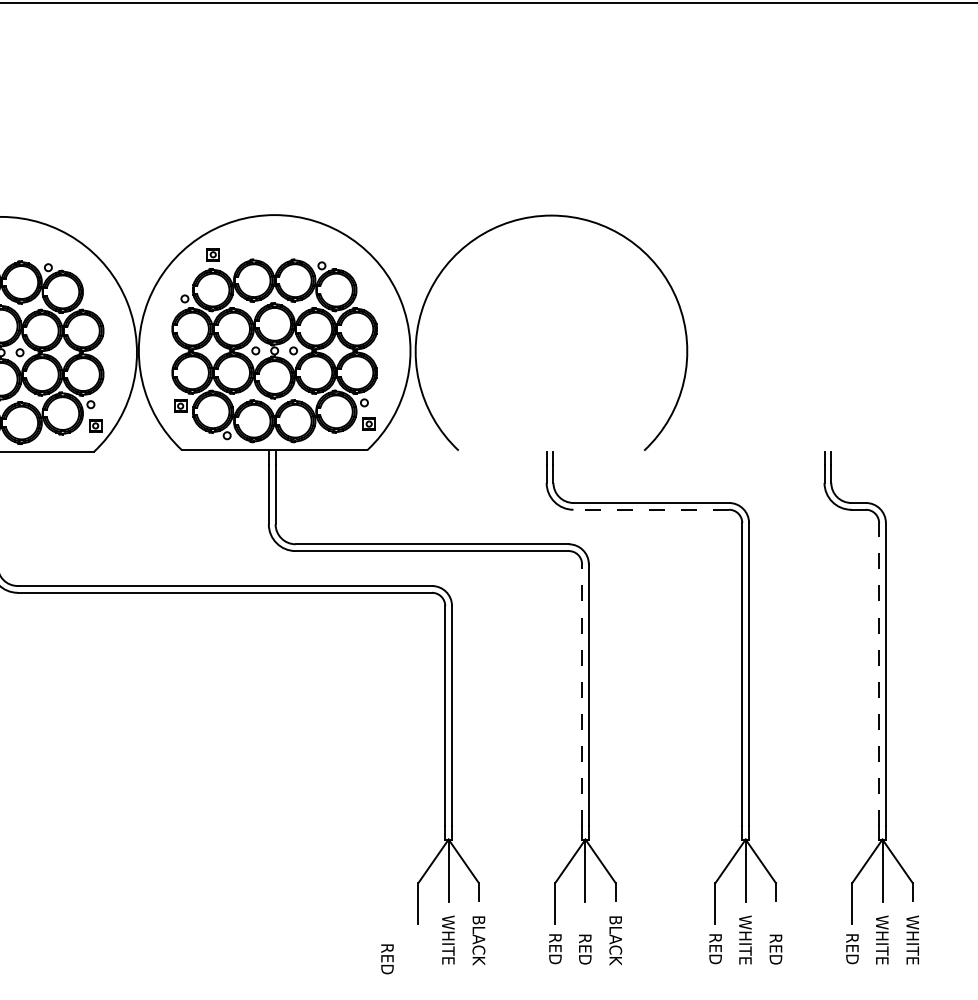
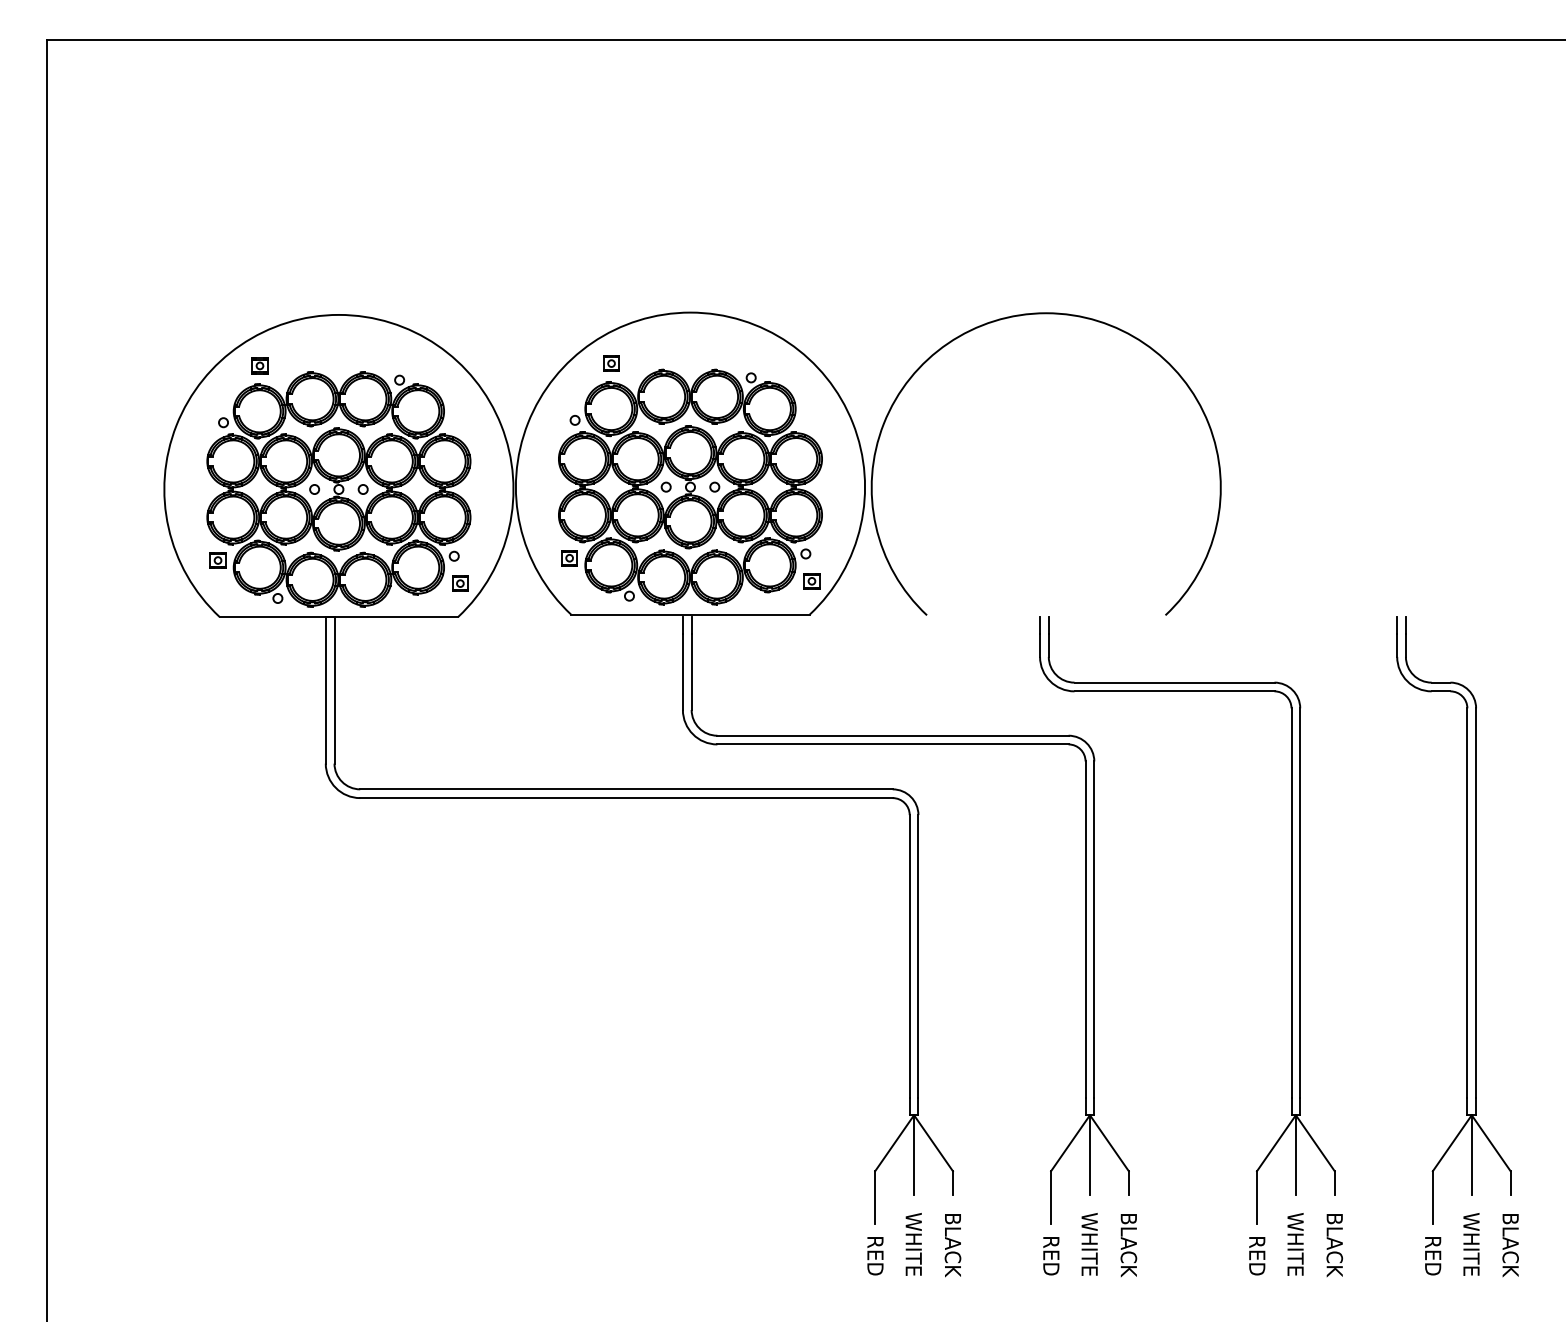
line: (651, 509) -> (1174, 691), dashed -> solid
line: (879, 674) -> (1467, 902), dashed -> solid
line: (582, 695) -> (1085, 929), dashed -> solid
text: (585, 940) -> (1089, 1244), RED -> WHITE
text: (775, 940) -> (1334, 1245), RED -> BLACK
text: (912, 940) -> (1510, 1245), WHITE -> BLACK
text: (387, 959) -> (875, 1256), moved

